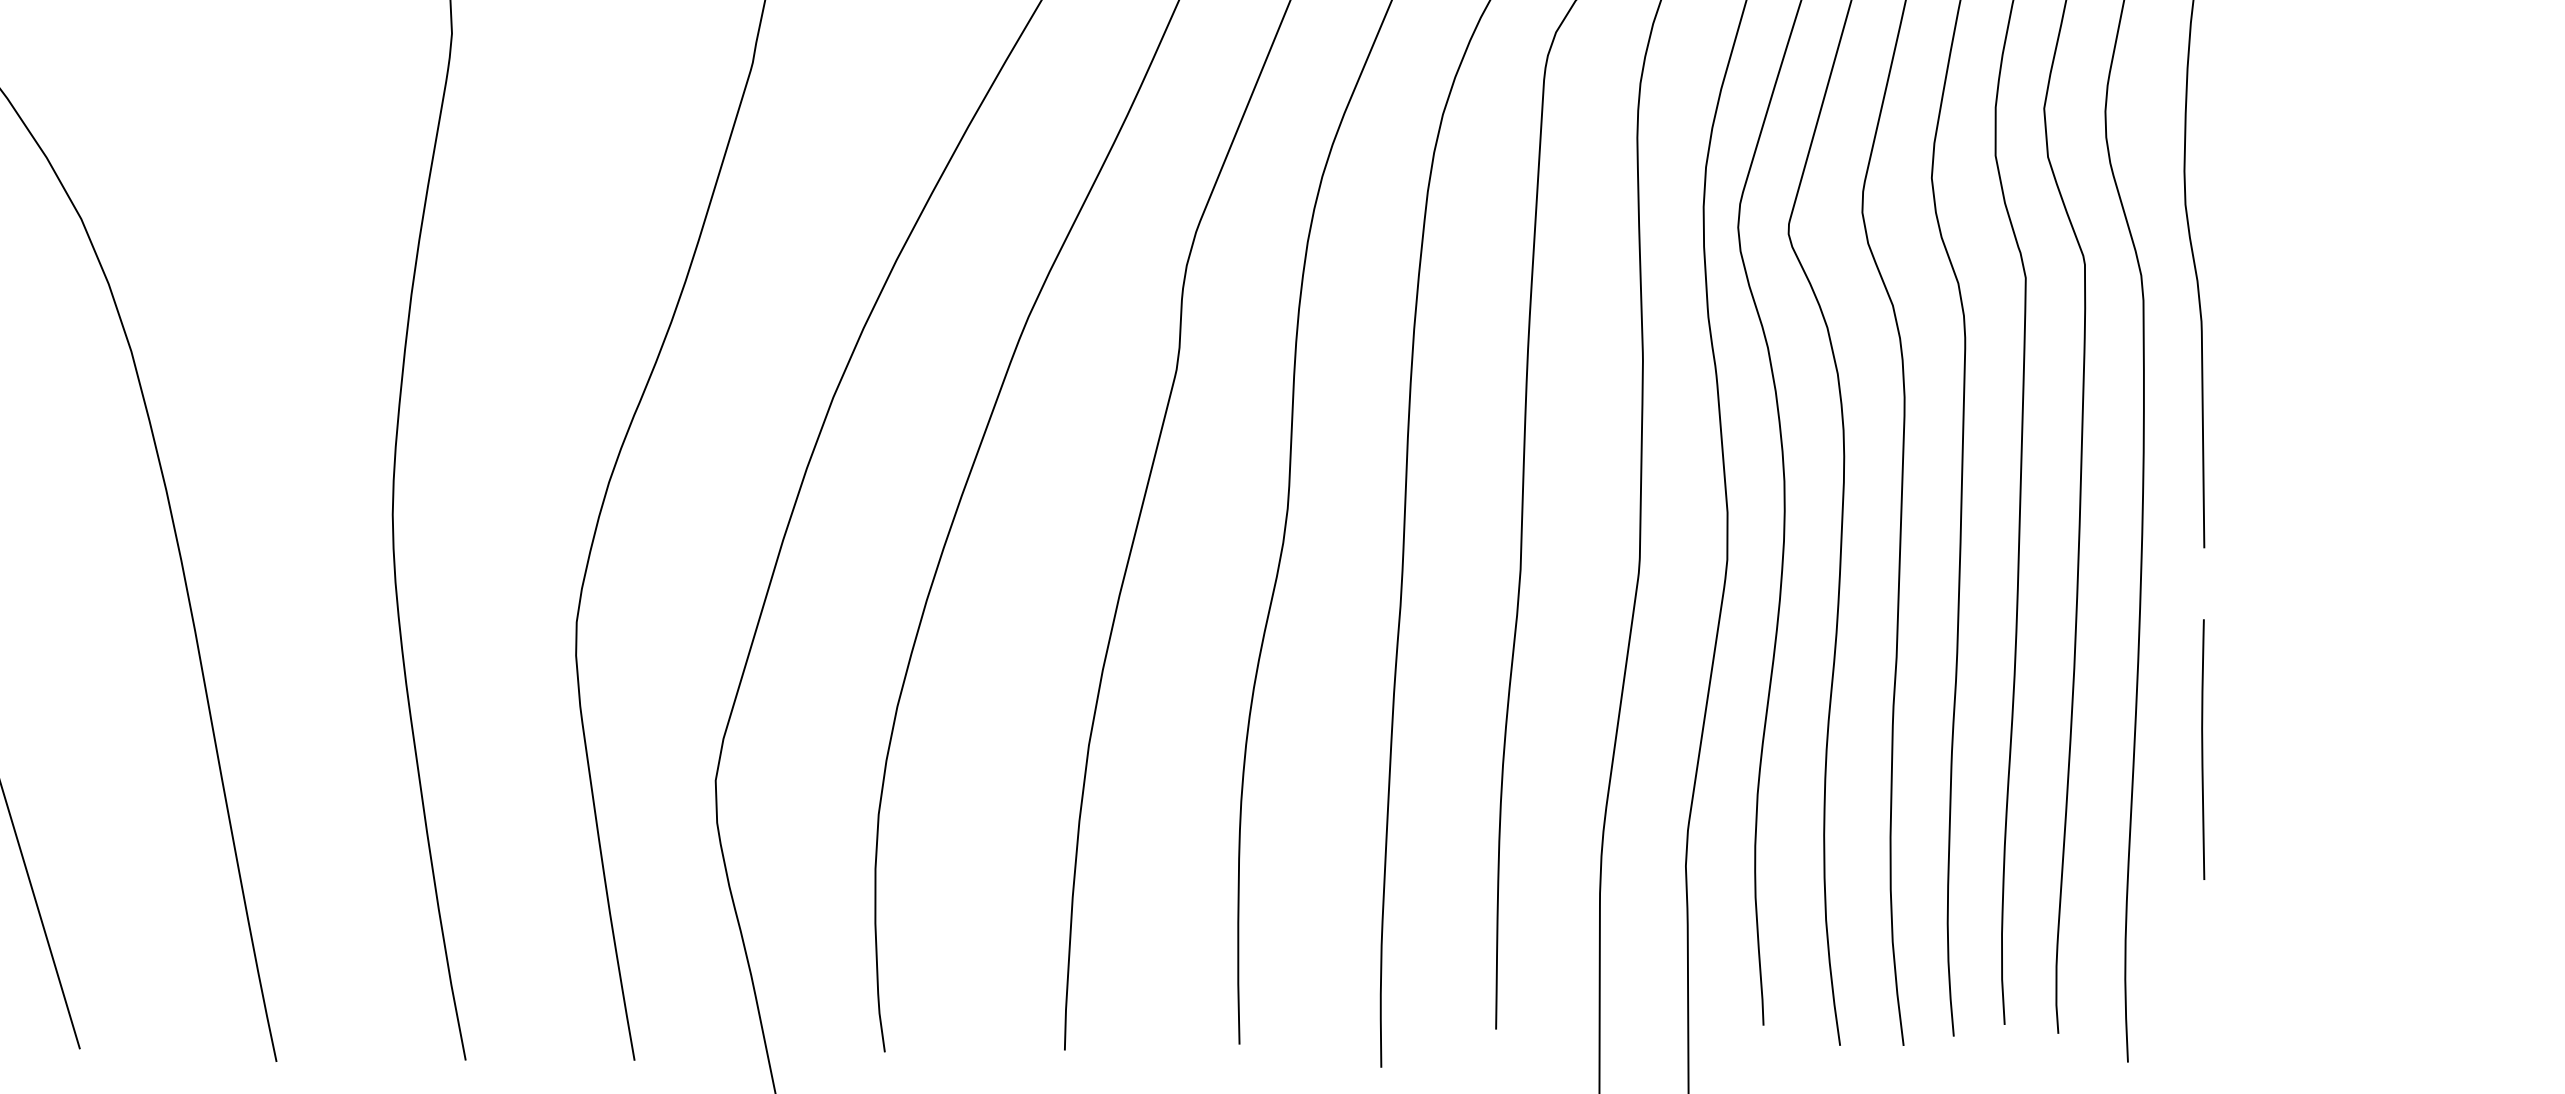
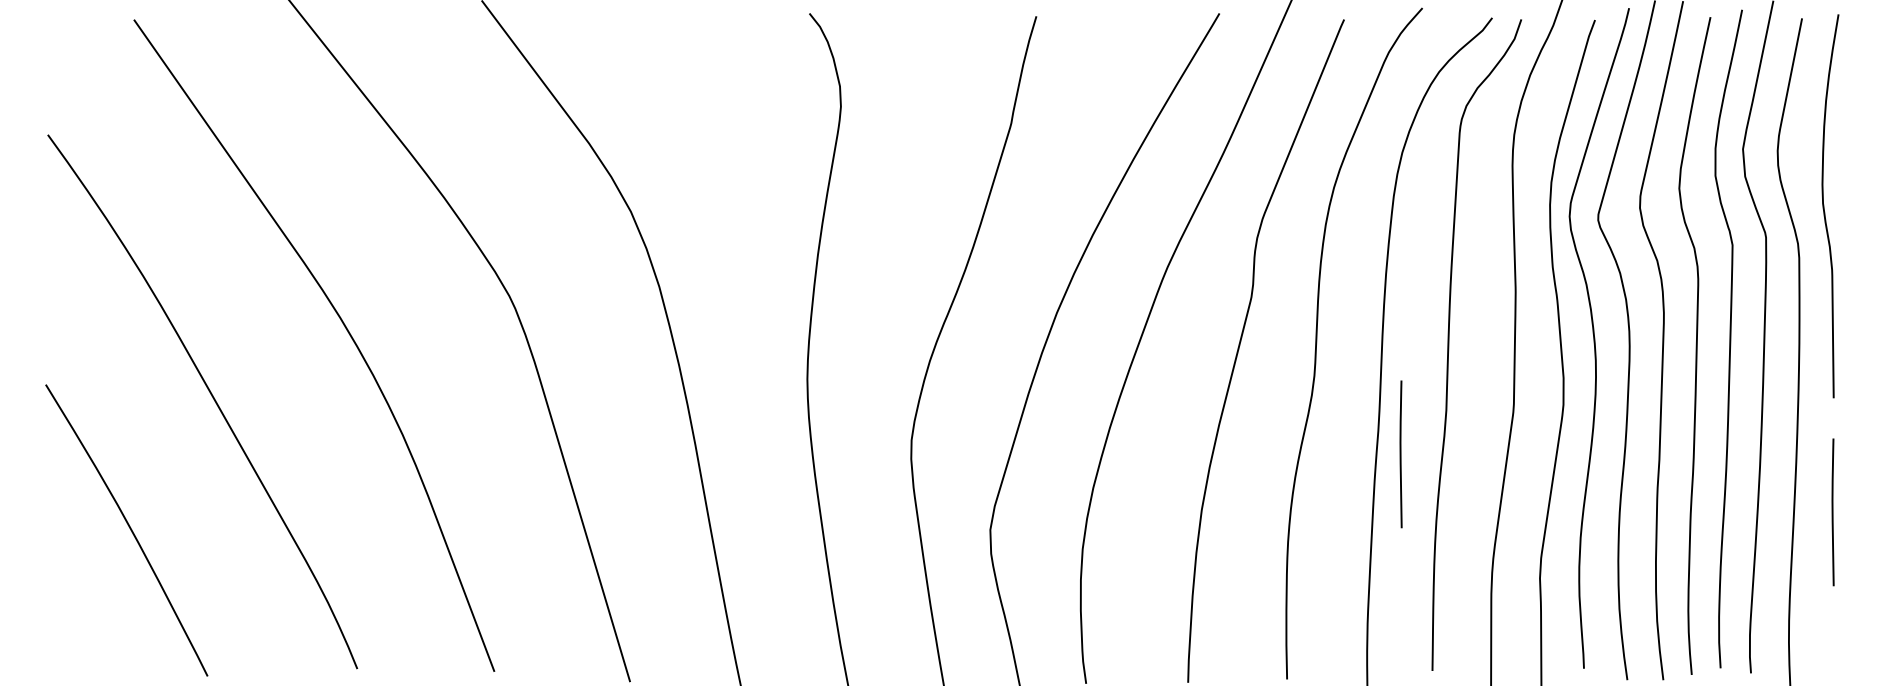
line: (1439, 647) -> (1400, 454), added

